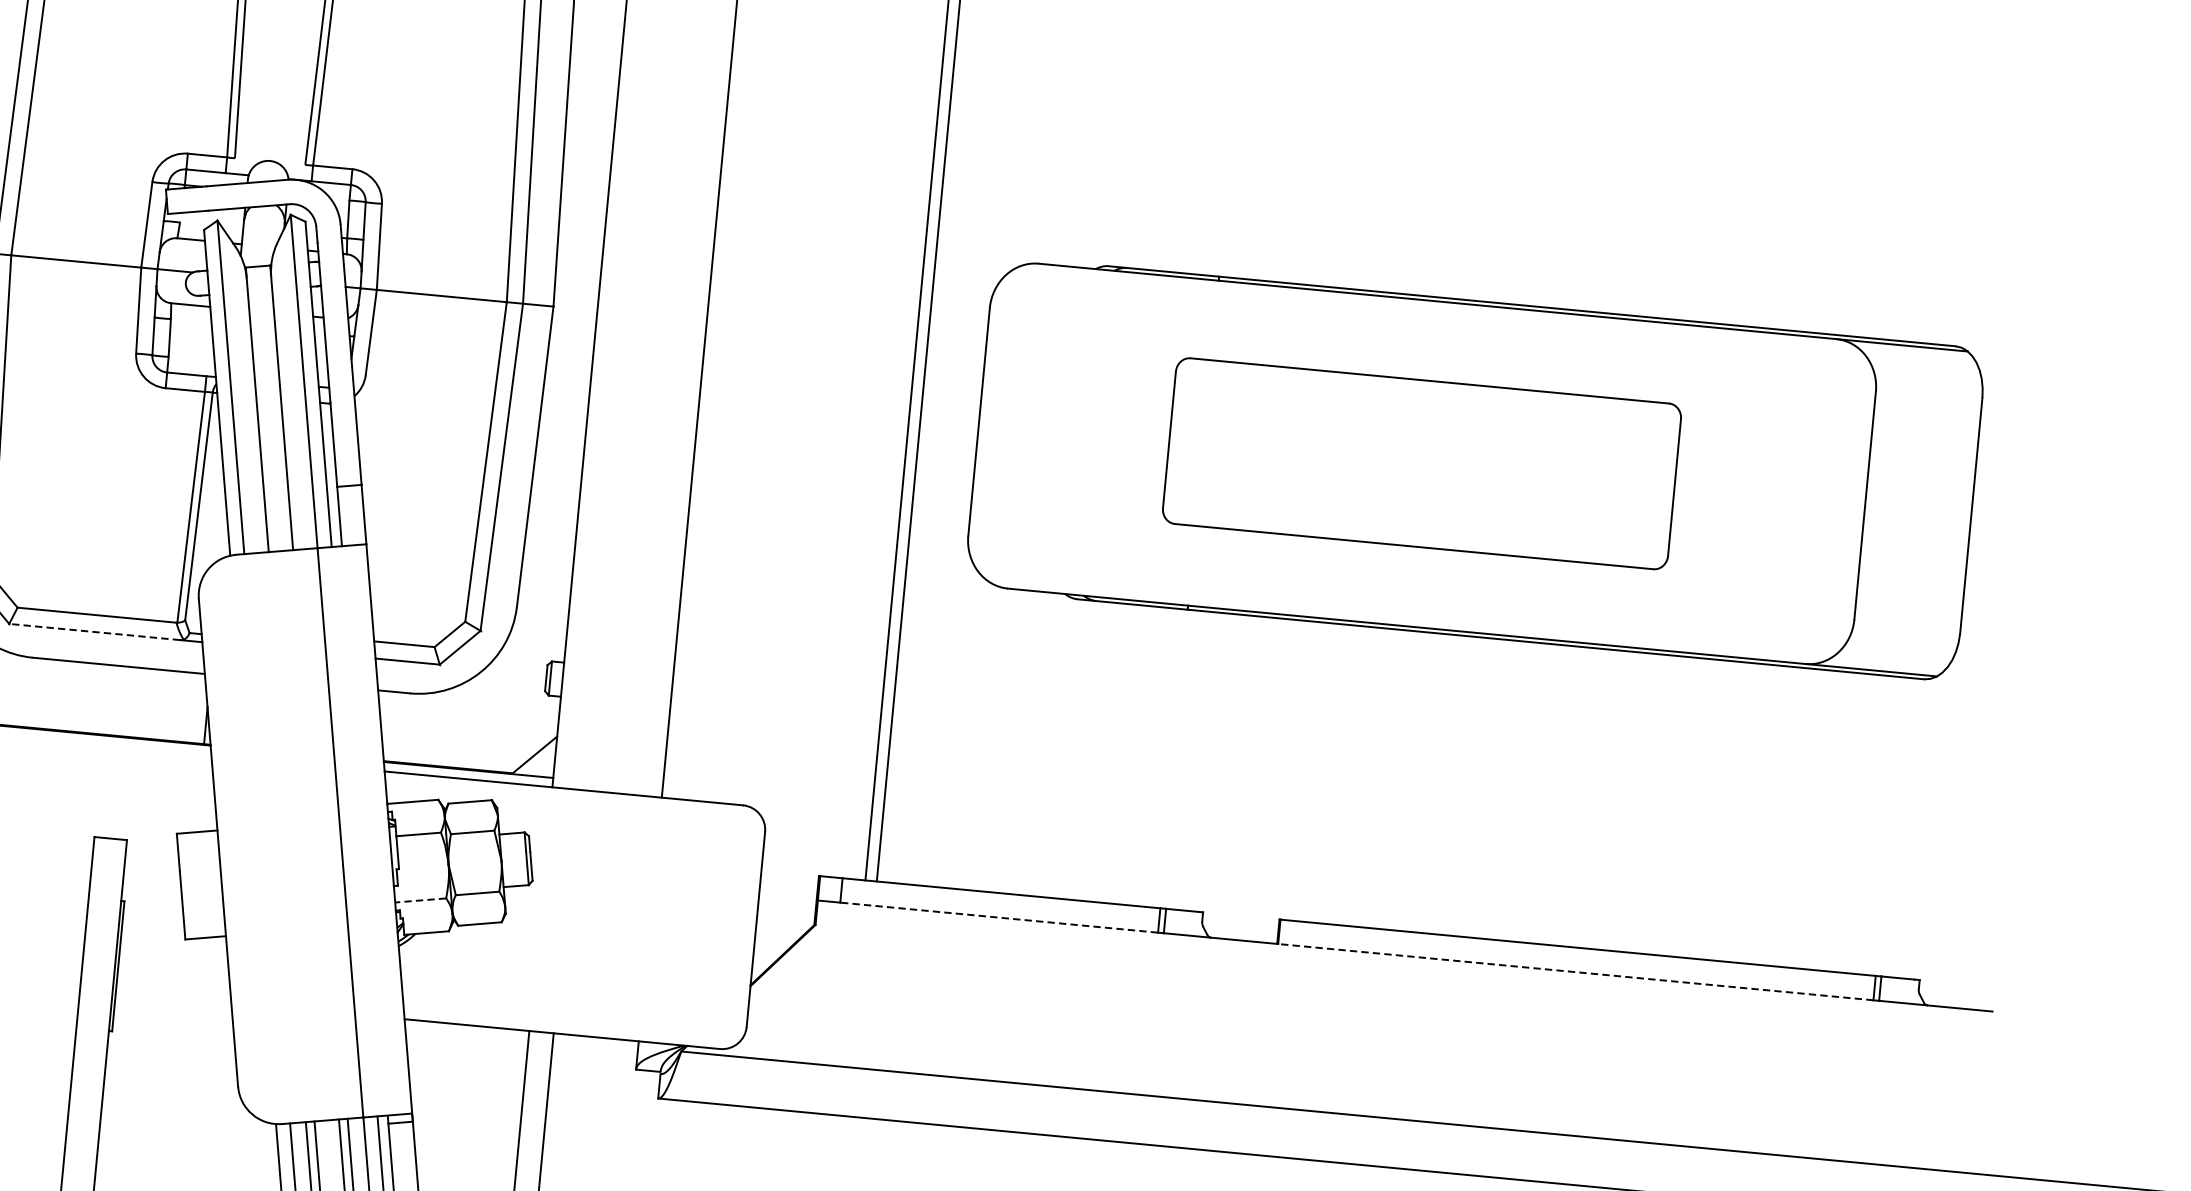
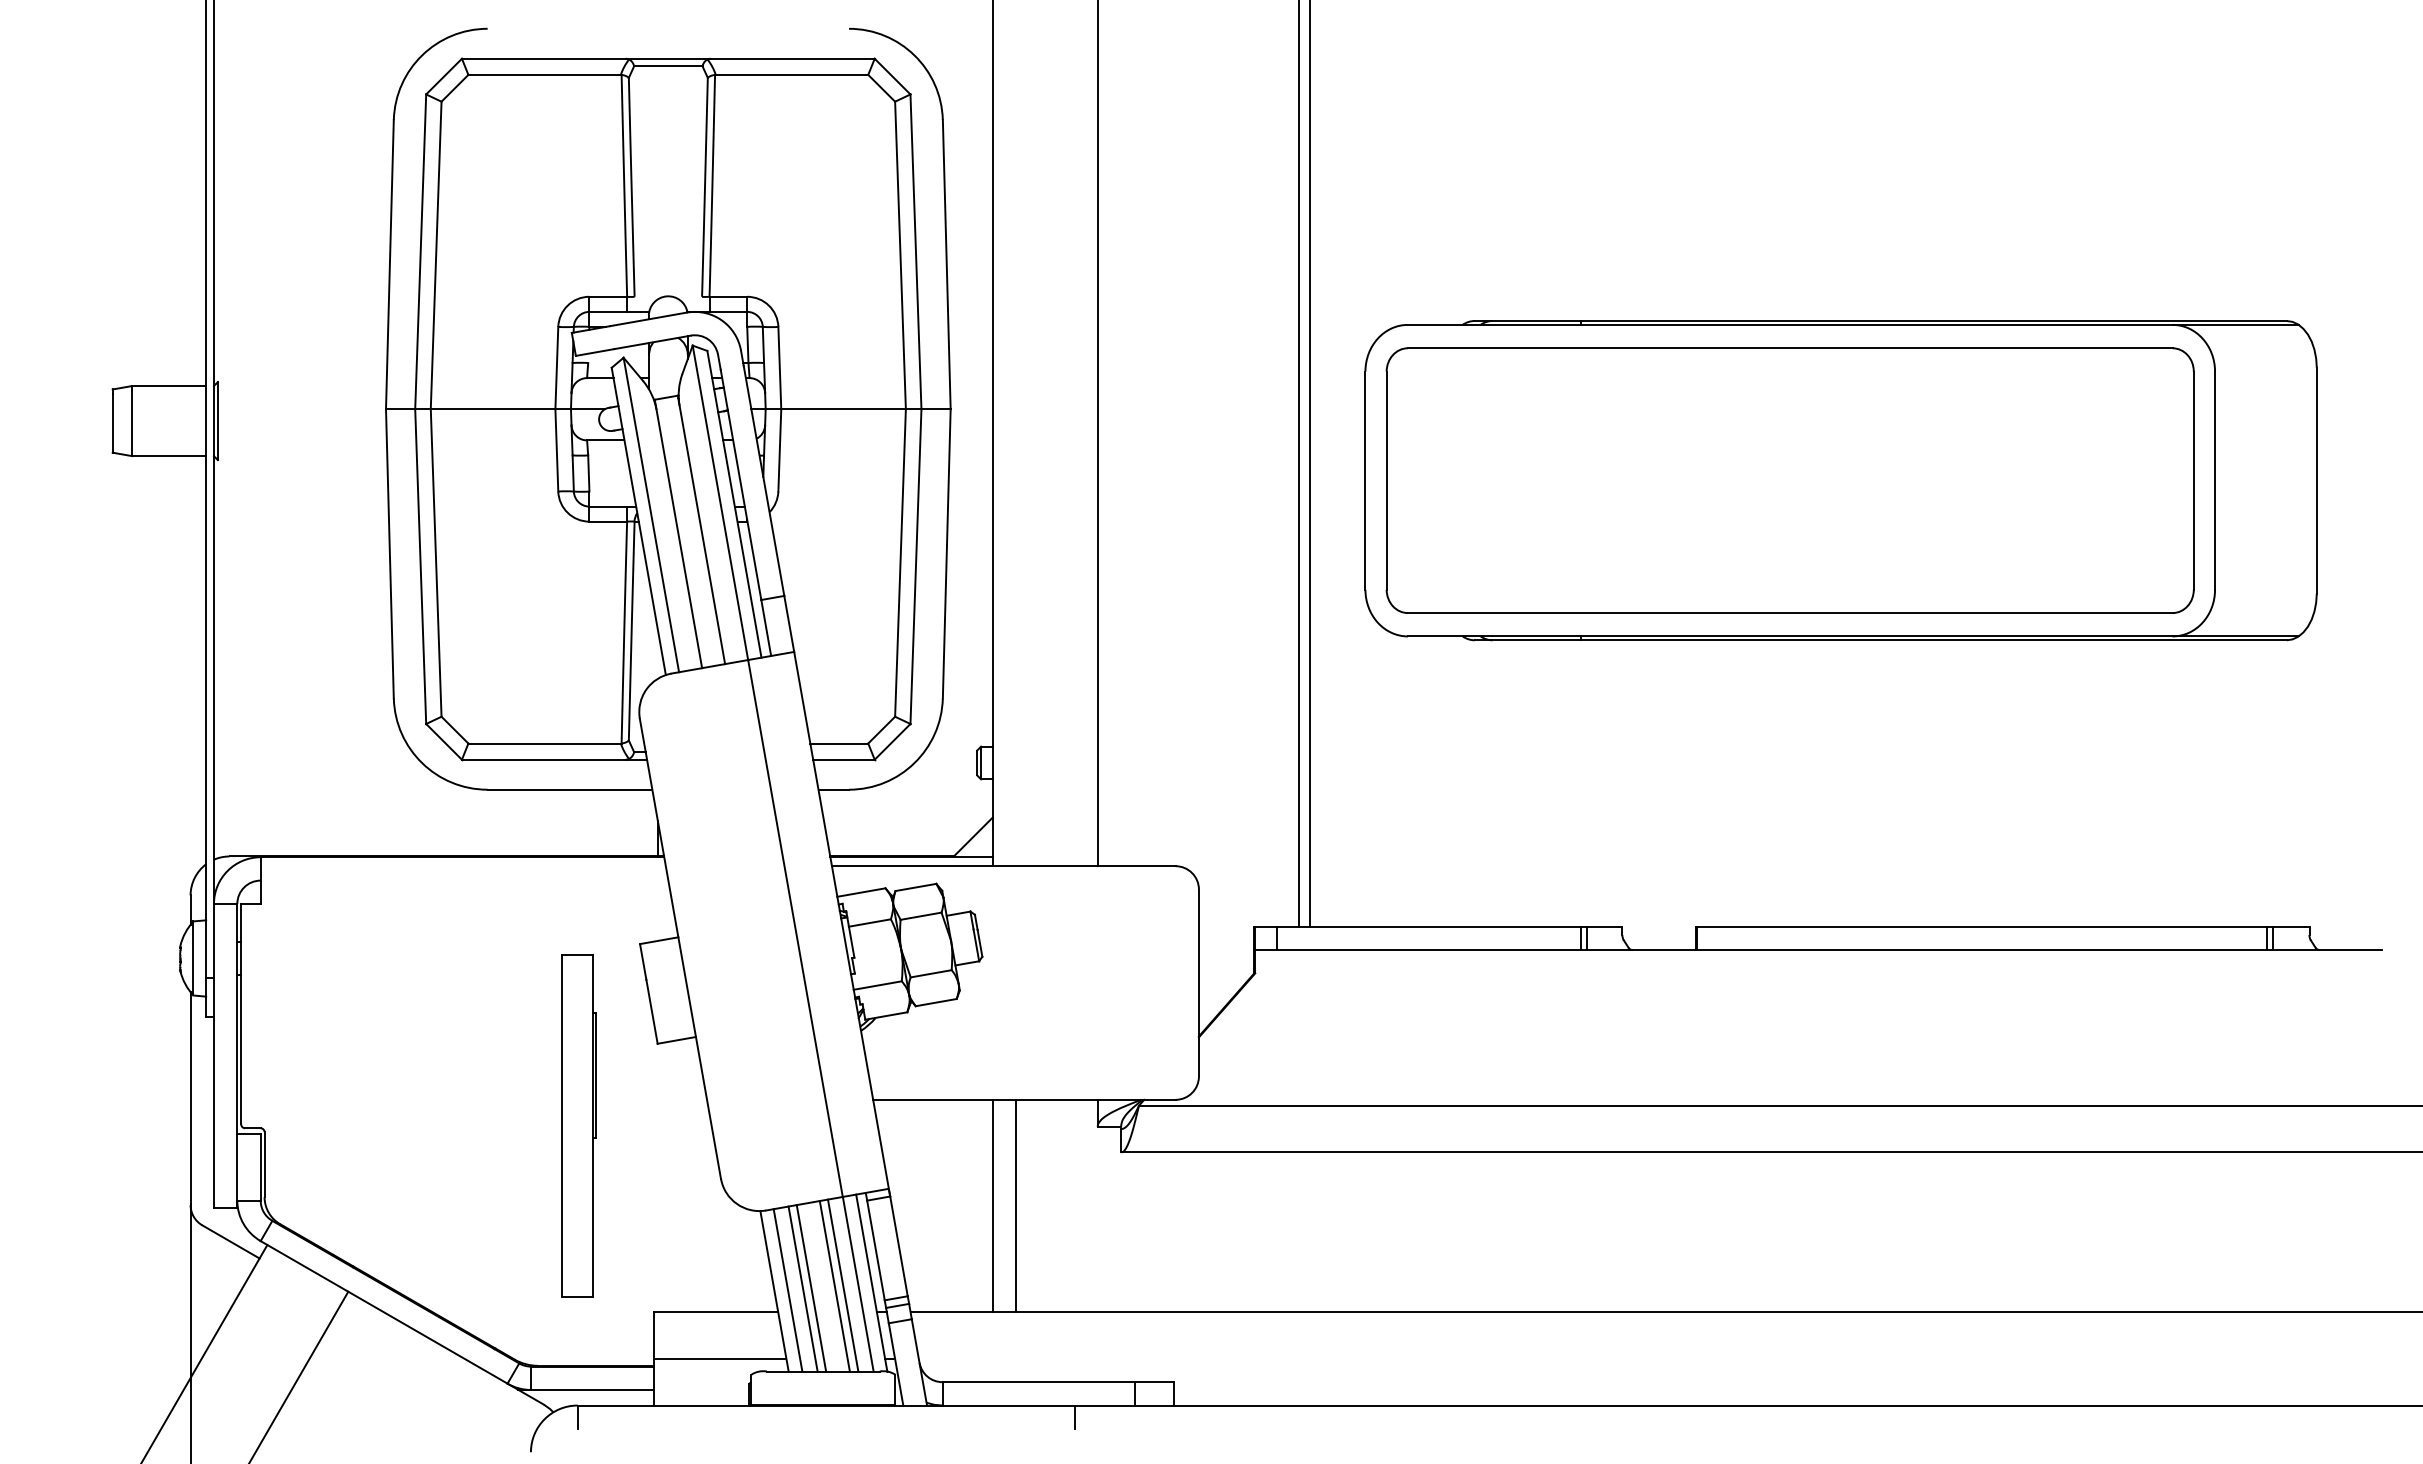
part: (1421, 463) -> (1789, 480), size x1.67
line: (94, 631) -> (543, 759), dashed -> solid
line: (420, 900) -> (877, 985), dashed -> solid
line: (998, 917) -> (1428, 949), dashed -> solid
line: (1575, 971) -> (1981, 949), dashed -> solid

